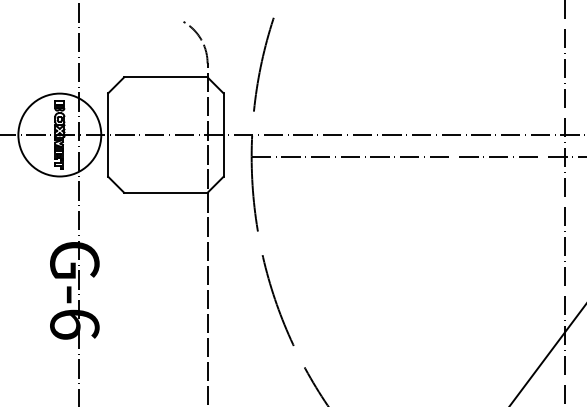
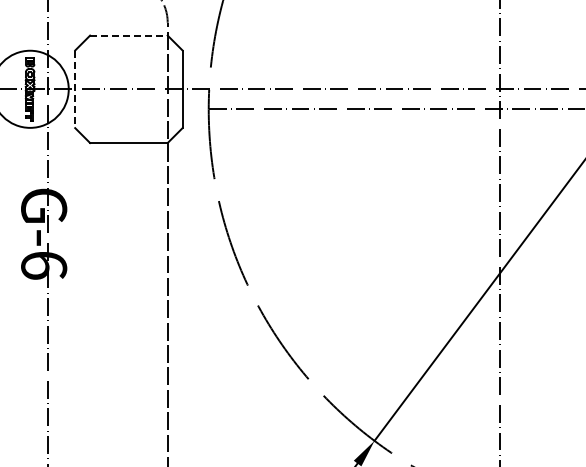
line: (165, 77) -> (128, 35), solid -> dashed
line: (108, 135) -> (75, 89), solid -> dashed

